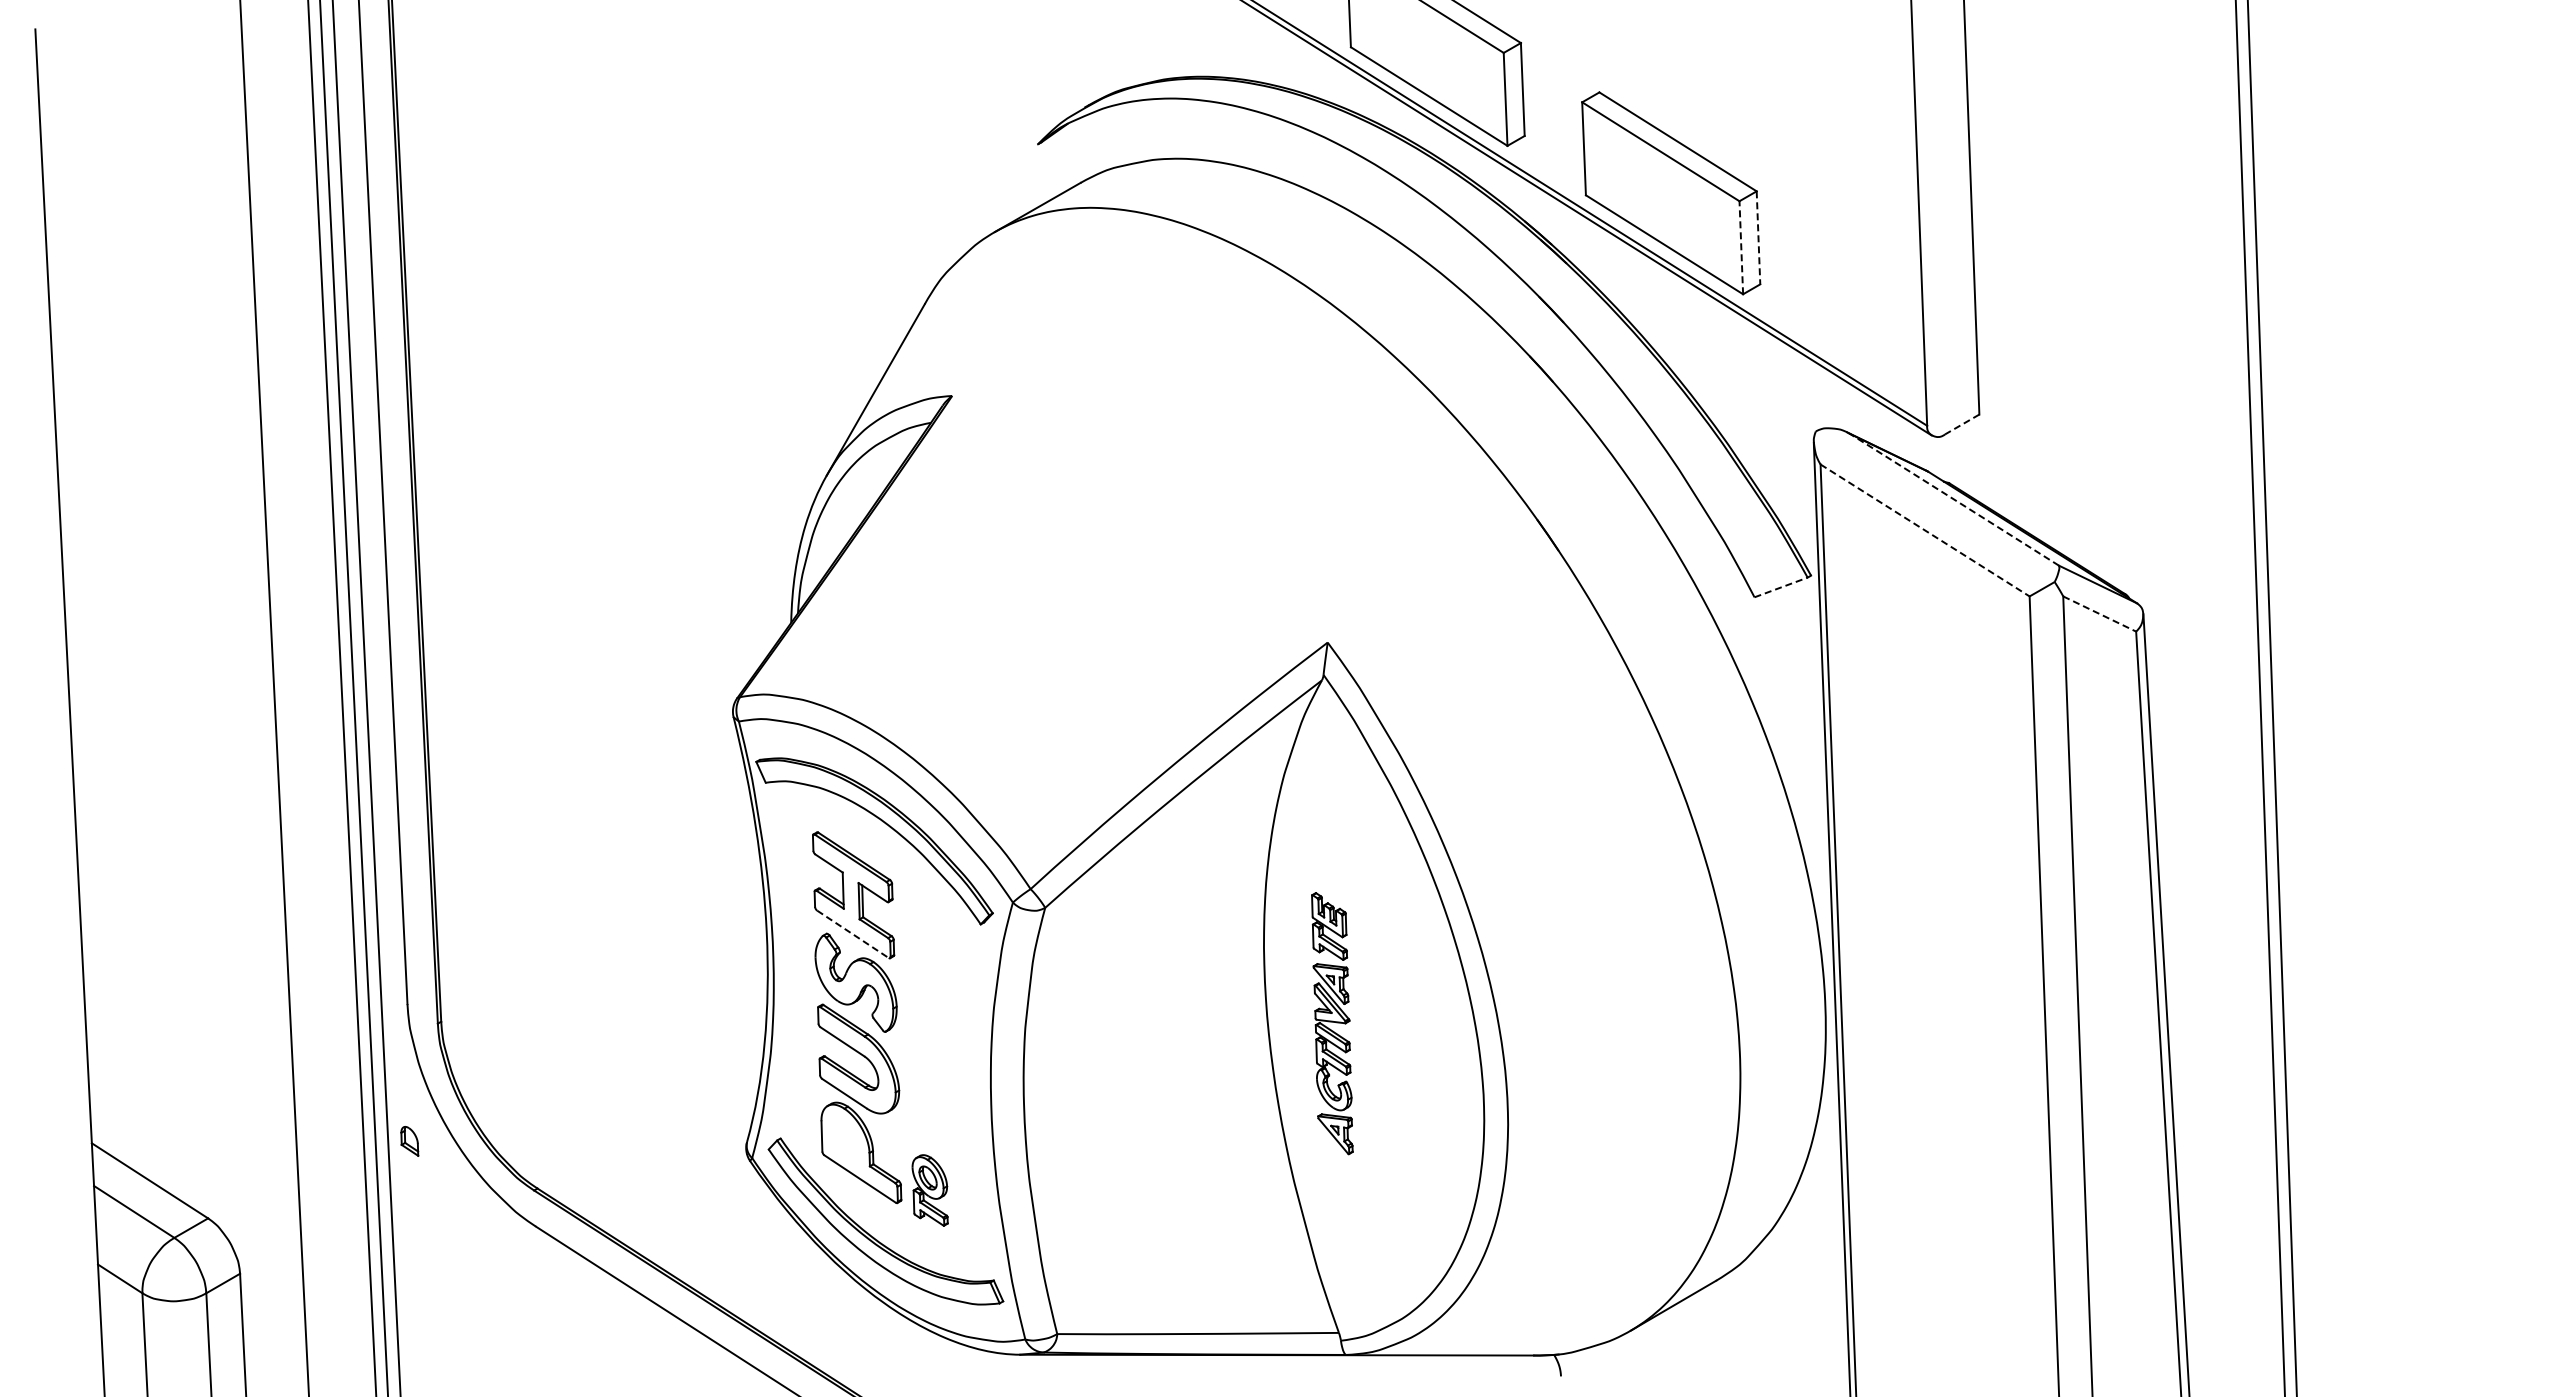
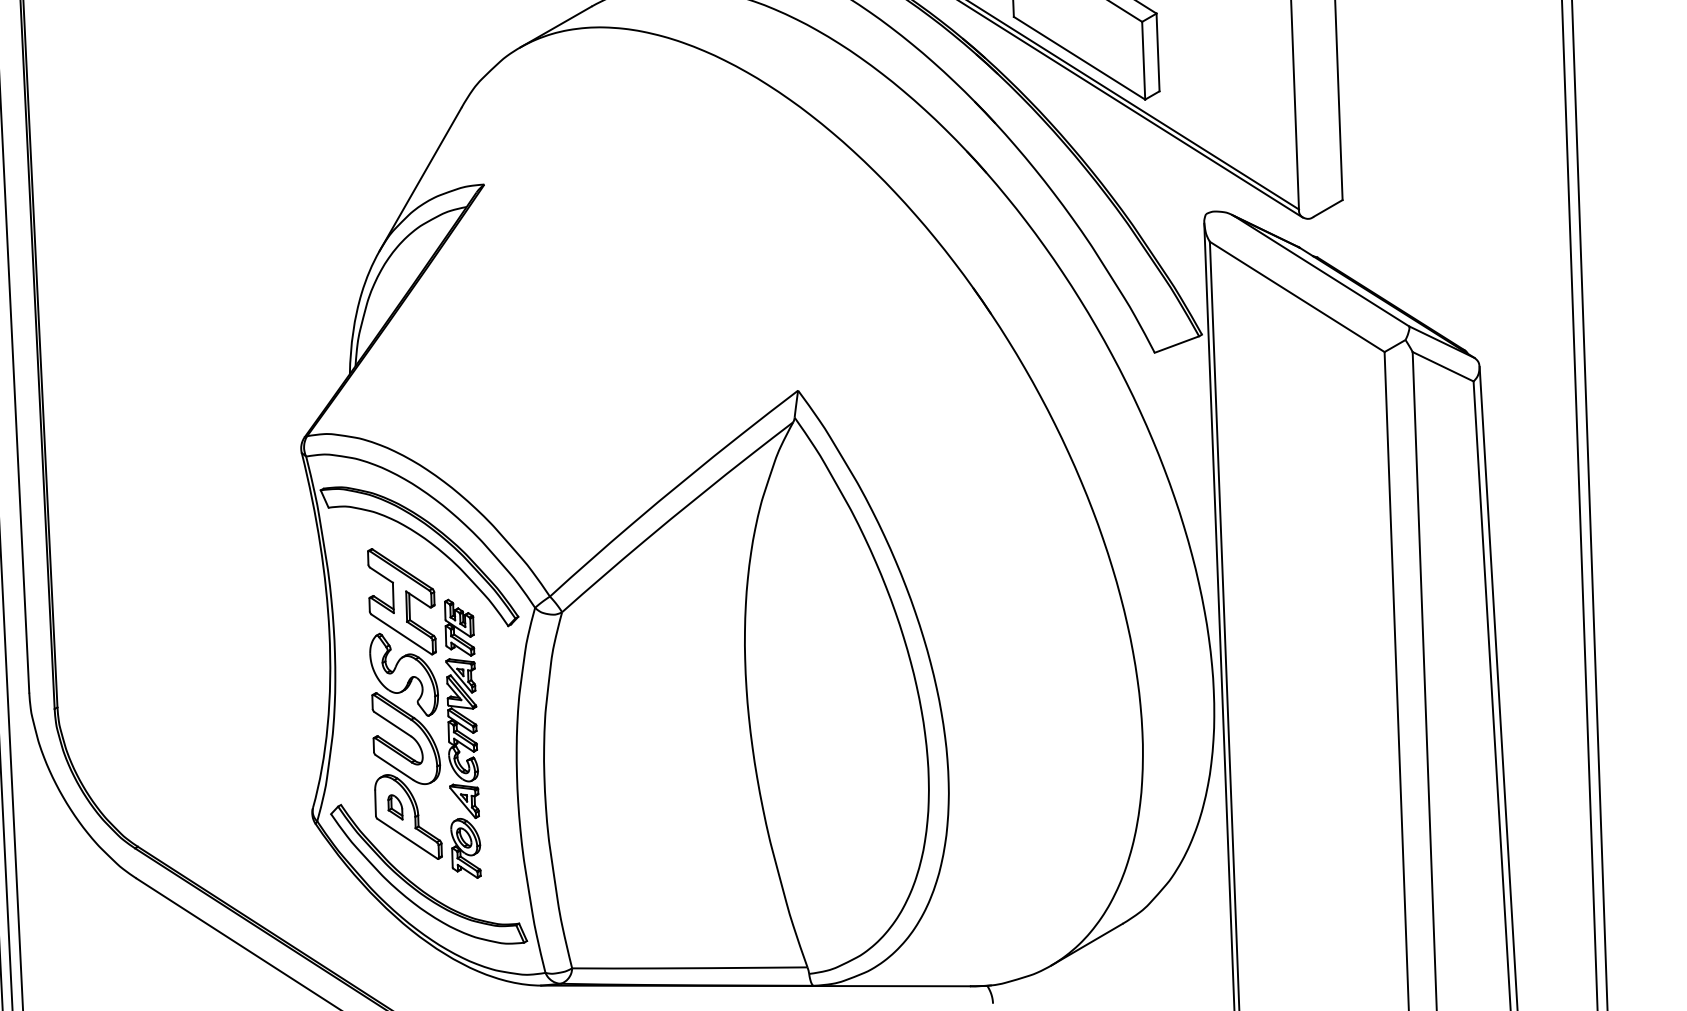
line: (1758, 237) -> (1158, 52), dashed -> solid
line: (1741, 247) -> (1143, 60), dashed -> solid
line: (1962, 424) -> (1328, 208), dashed -> solid
line: (1954, 499) -> (1321, 271), dashed -> solid
line: (1925, 530) -> (1297, 296), dashed -> solid
line: (1781, 587) -> (1177, 344), dashed -> solid
line: (2100, 614) -> (1443, 367), dashed -> solid
line: (852, 934) -> (401, 634), dashed -> solid
part: (1332, 1023) -> (462, 708), moved
part: (409, 1141) -> (395, 807), moved

